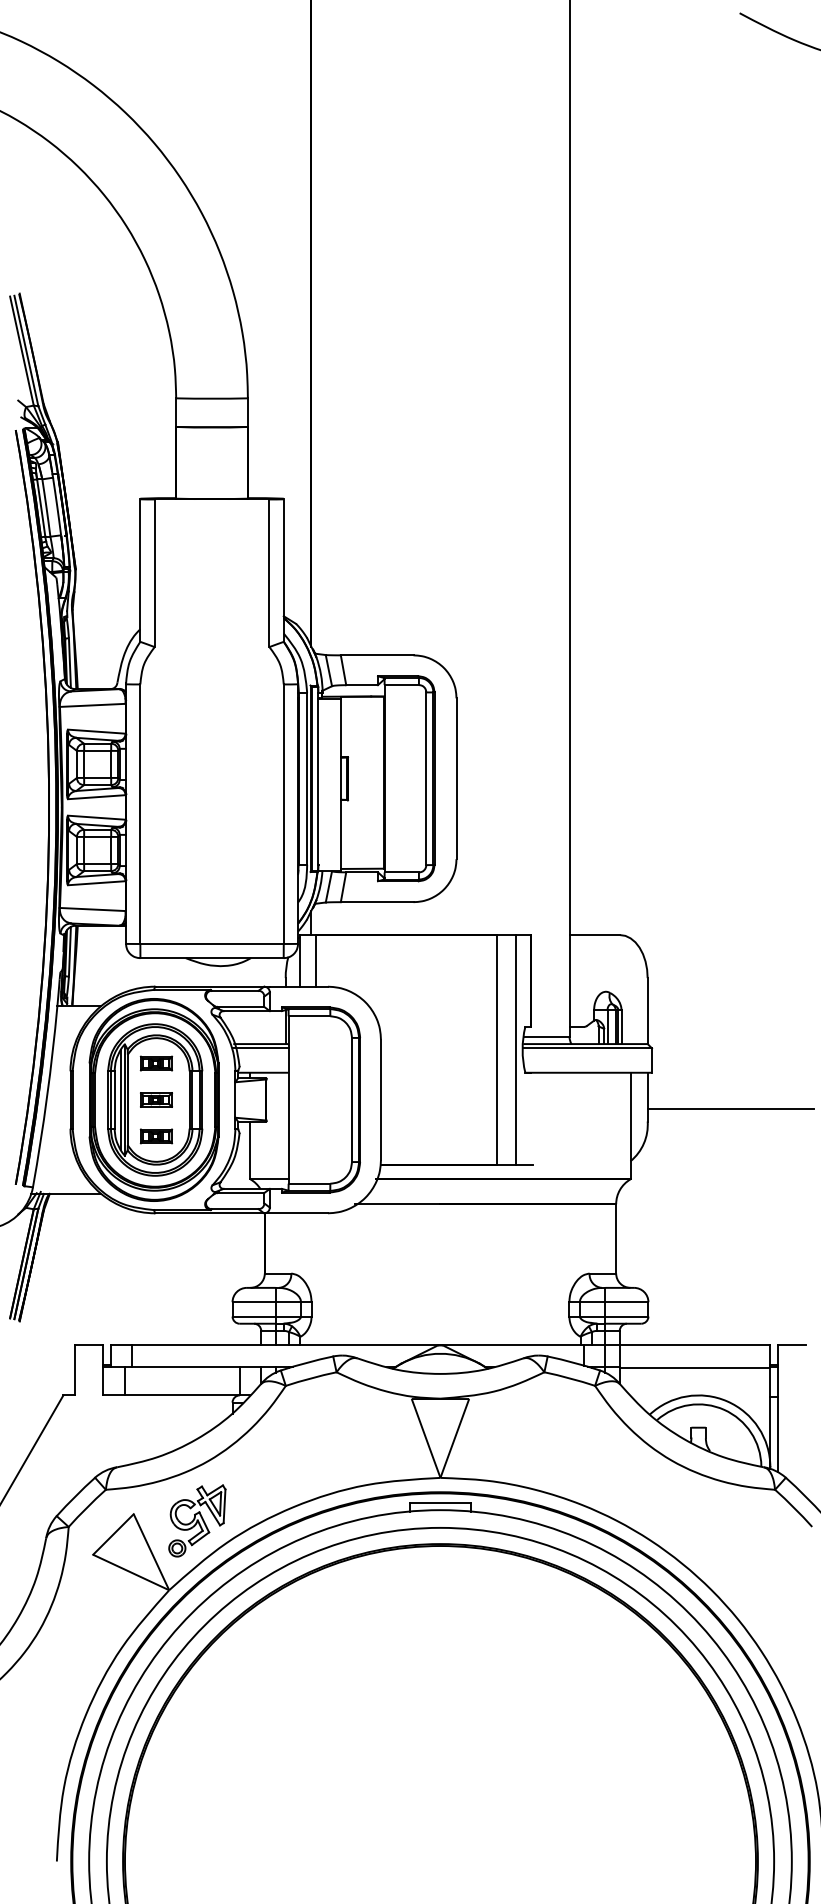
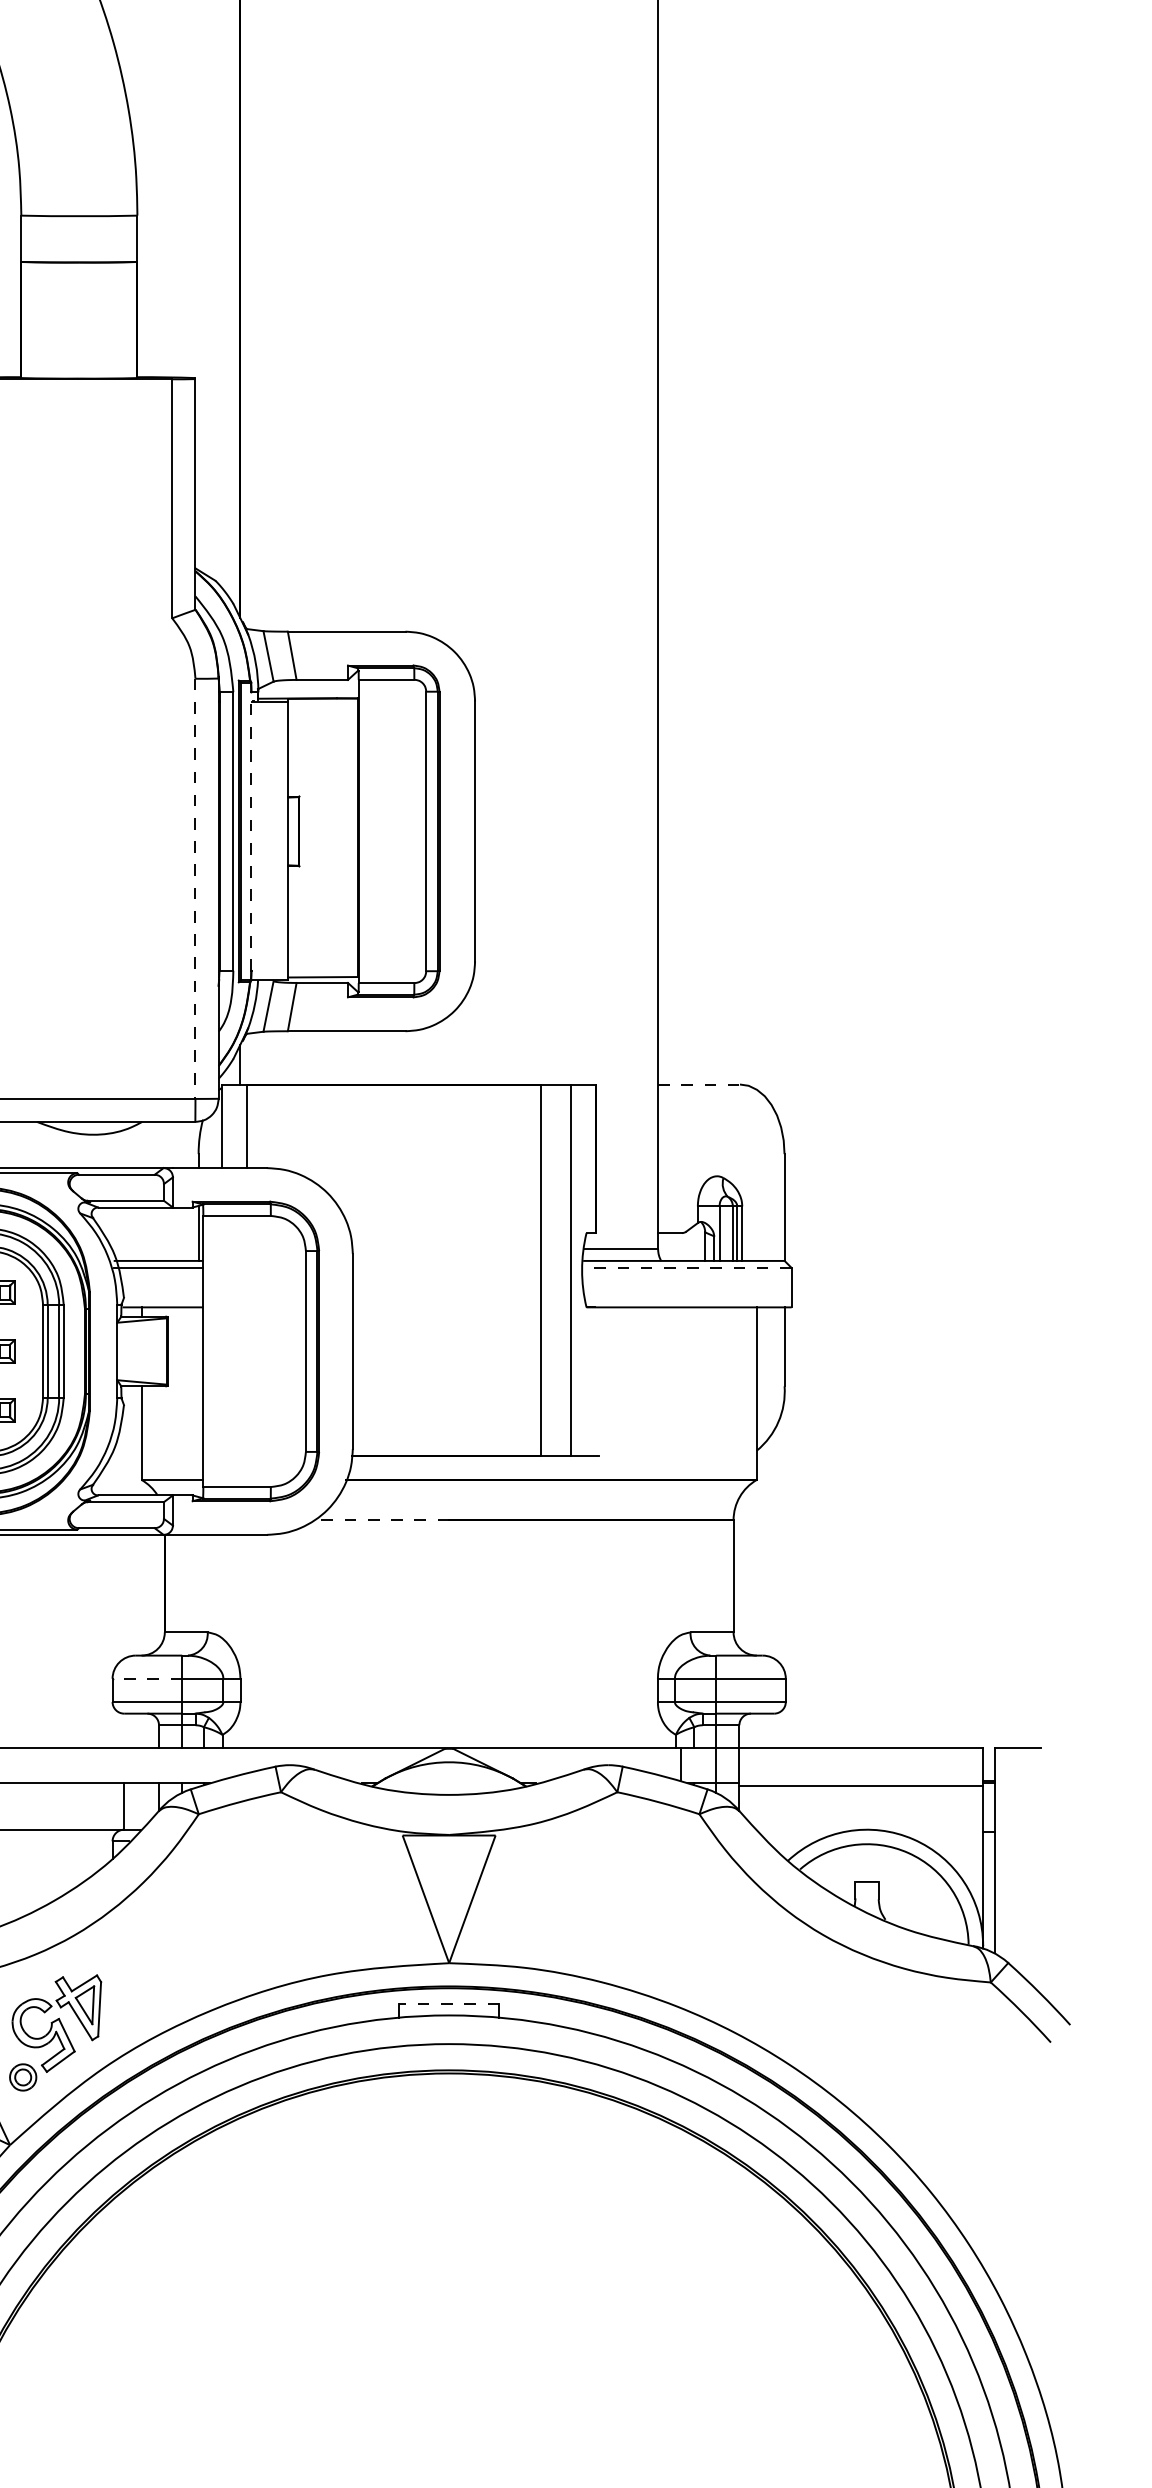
line: (318, 778) -> (251, 831), solid -> dashed
line: (283, 814) -> (195, 889), solid -> dashed
line: (595, 935) -> (700, 1085), solid -> dashed
line: (587, 1048) -> (687, 1268), solid -> dashed
line: (730, 1108) -> (918, 1365), removed
line: (397, 1204) -> (379, 1520), solid -> dashed
line: (254, 1302) -> (148, 1679), solid -> dashed
line: (440, 1502) -> (449, 2003), solid -> dashed

